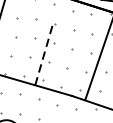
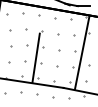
line: (44, 55) -> (36, 57), dashed -> solid

